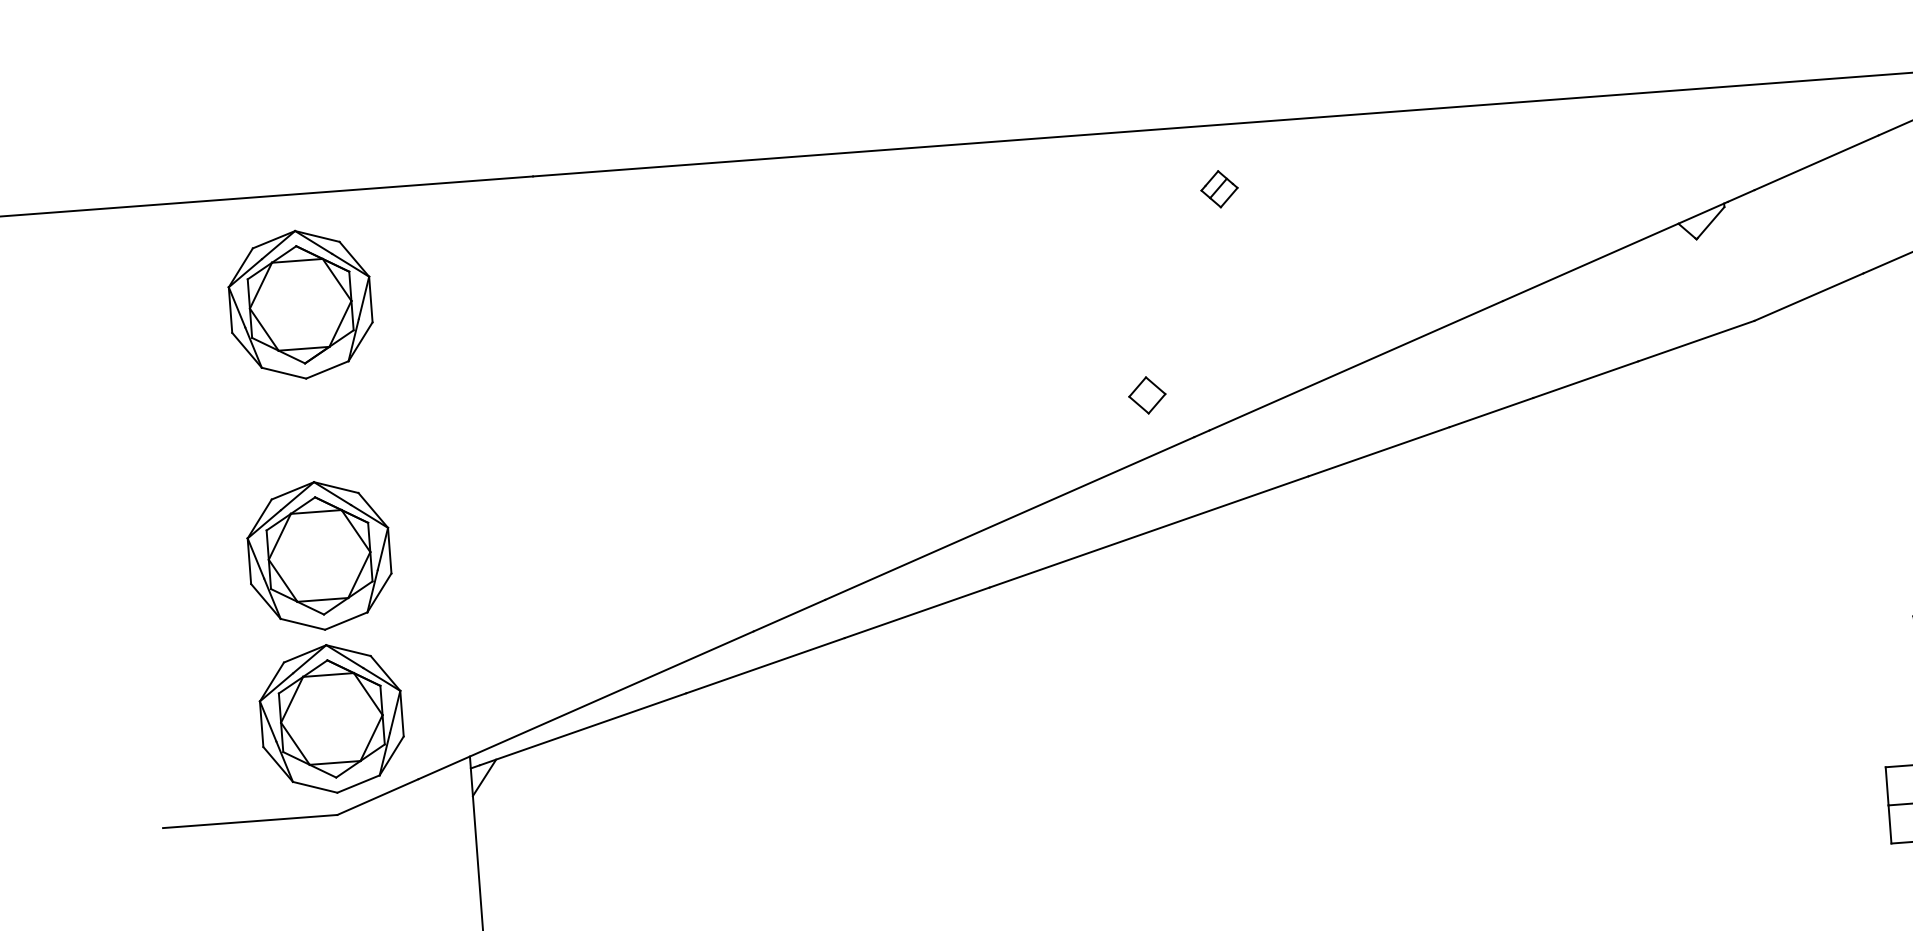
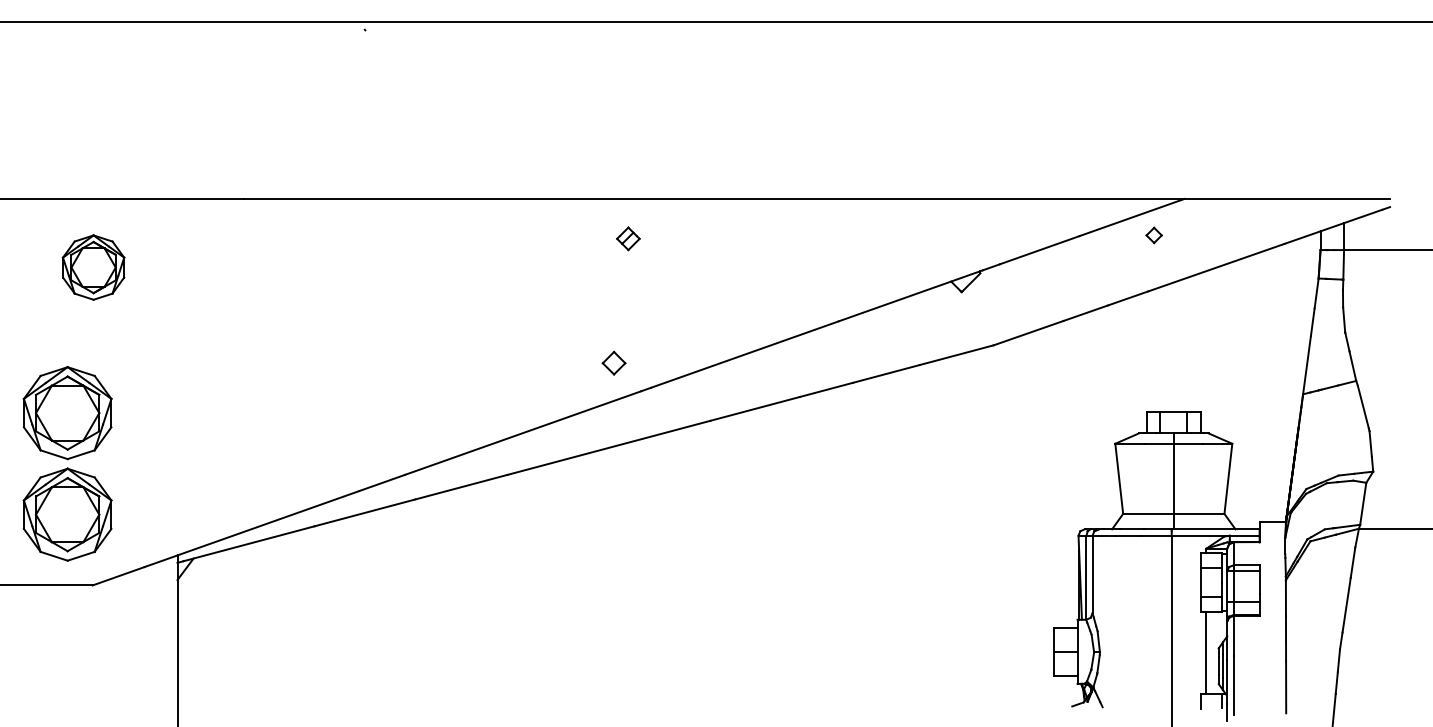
part: (1219, 188) -> (628, 238), moved
part: (300, 304) -> (93, 267), size x0.7
part: (325, 636) -> (67, 463), moved

